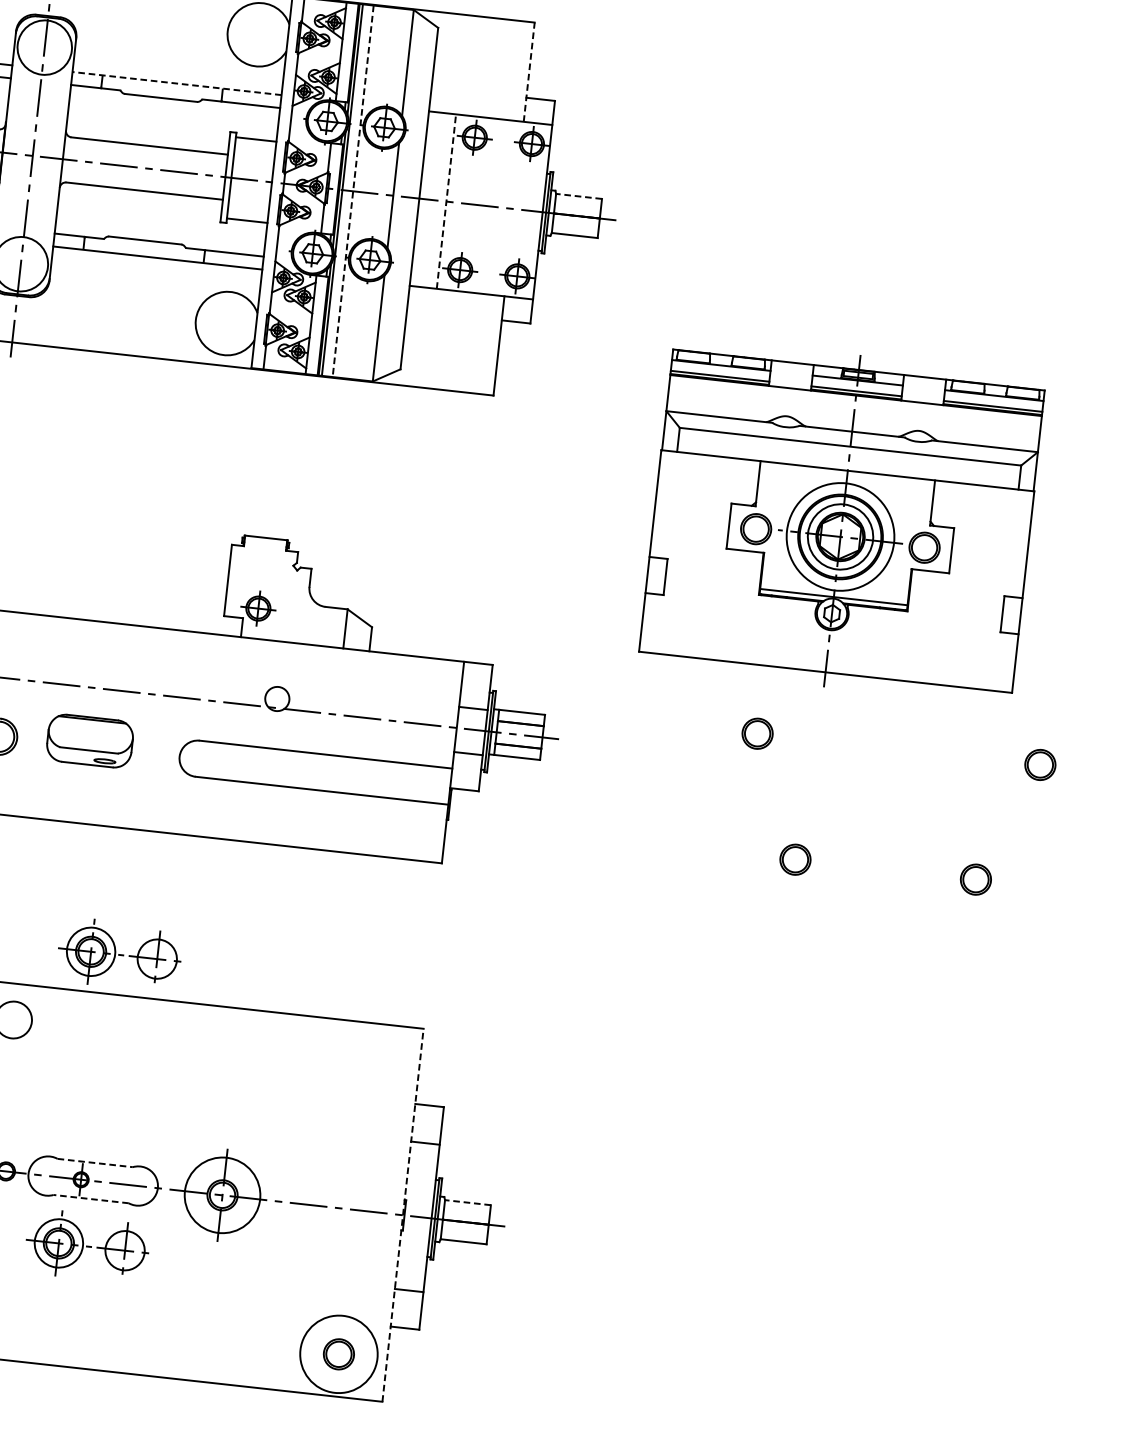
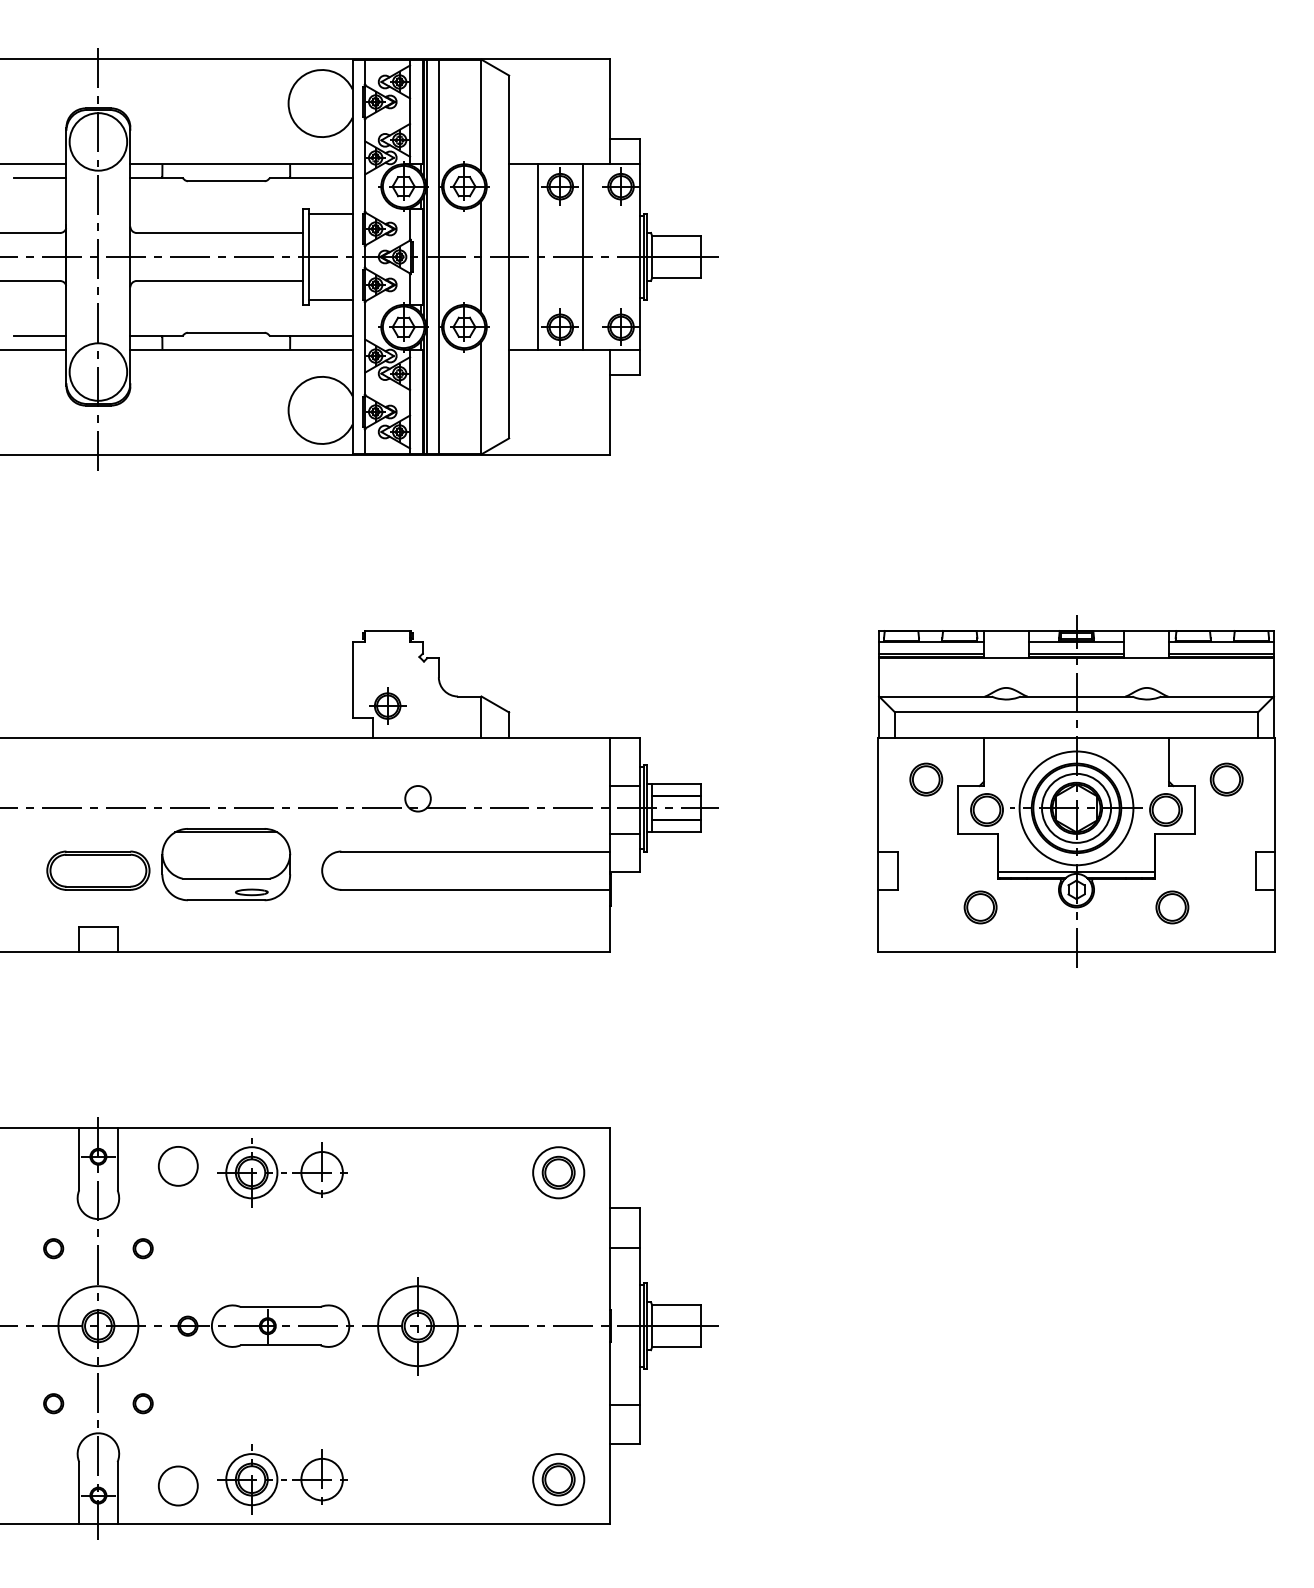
line: (528, 72) -> (609, 111), dashed -> solid
line: (176, 83) -> (240, 164), dashed -> solid
line: (352, 191) -> (438, 257), dashed -> solid
line: (578, 196) -> (676, 236), dashed -> solid
line: (445, 202) -> (537, 257), dashed -> solid
line: (488, 205) -> (582, 256), added
part: (842, 521) -> (1076, 791), moved
part: (90, 740) -> (226, 864), size x1.43
part: (119, 954) -> (282, 1172), moved
part: (370, 1065) -> (558, 1172), added
line: (95, 1163) -> (280, 1307), dashed -> solid
line: (91, 1199) -> (280, 1345), dashed -> solid
line: (467, 1202) -> (676, 1305), dashed -> solid
line: (402, 1214) -> (609, 1325), dashed -> solid
part: (87, 1246) -> (282, 1479), moved
circle: (338, 1354) -> (558, 1479), size x0.62

